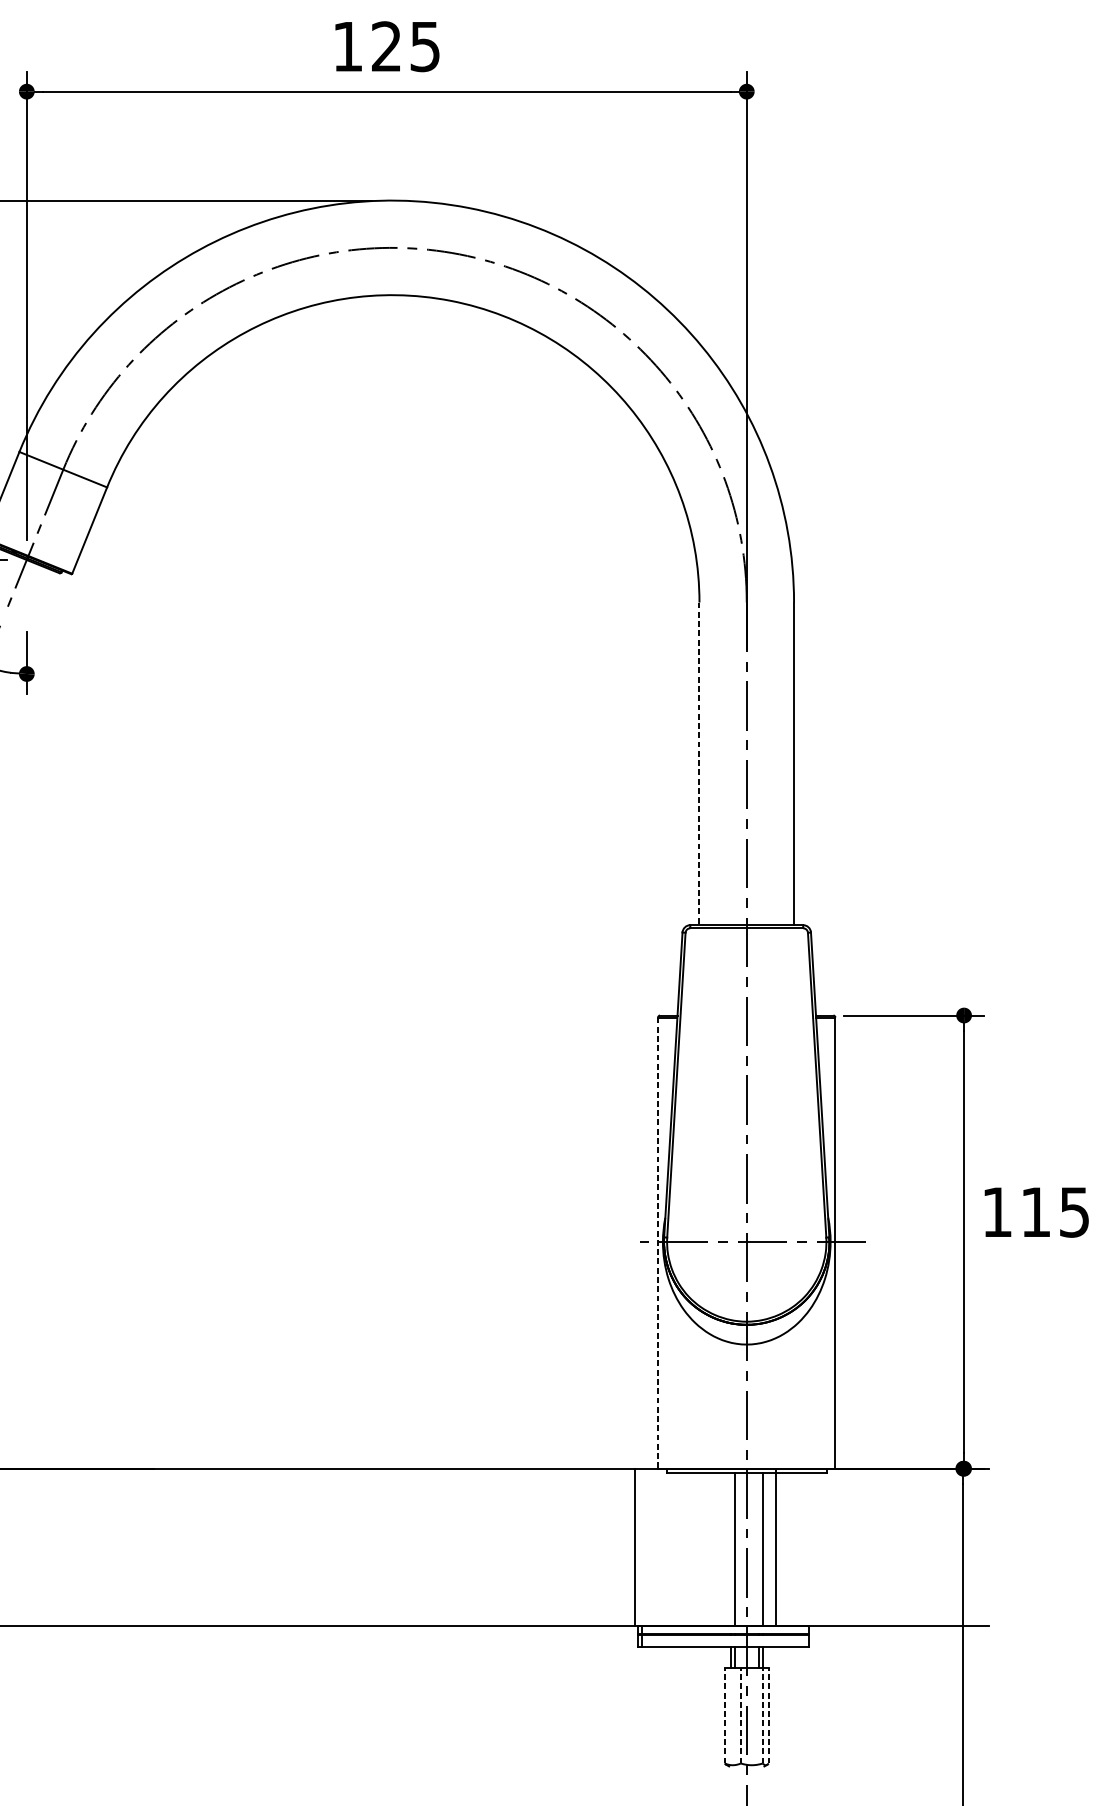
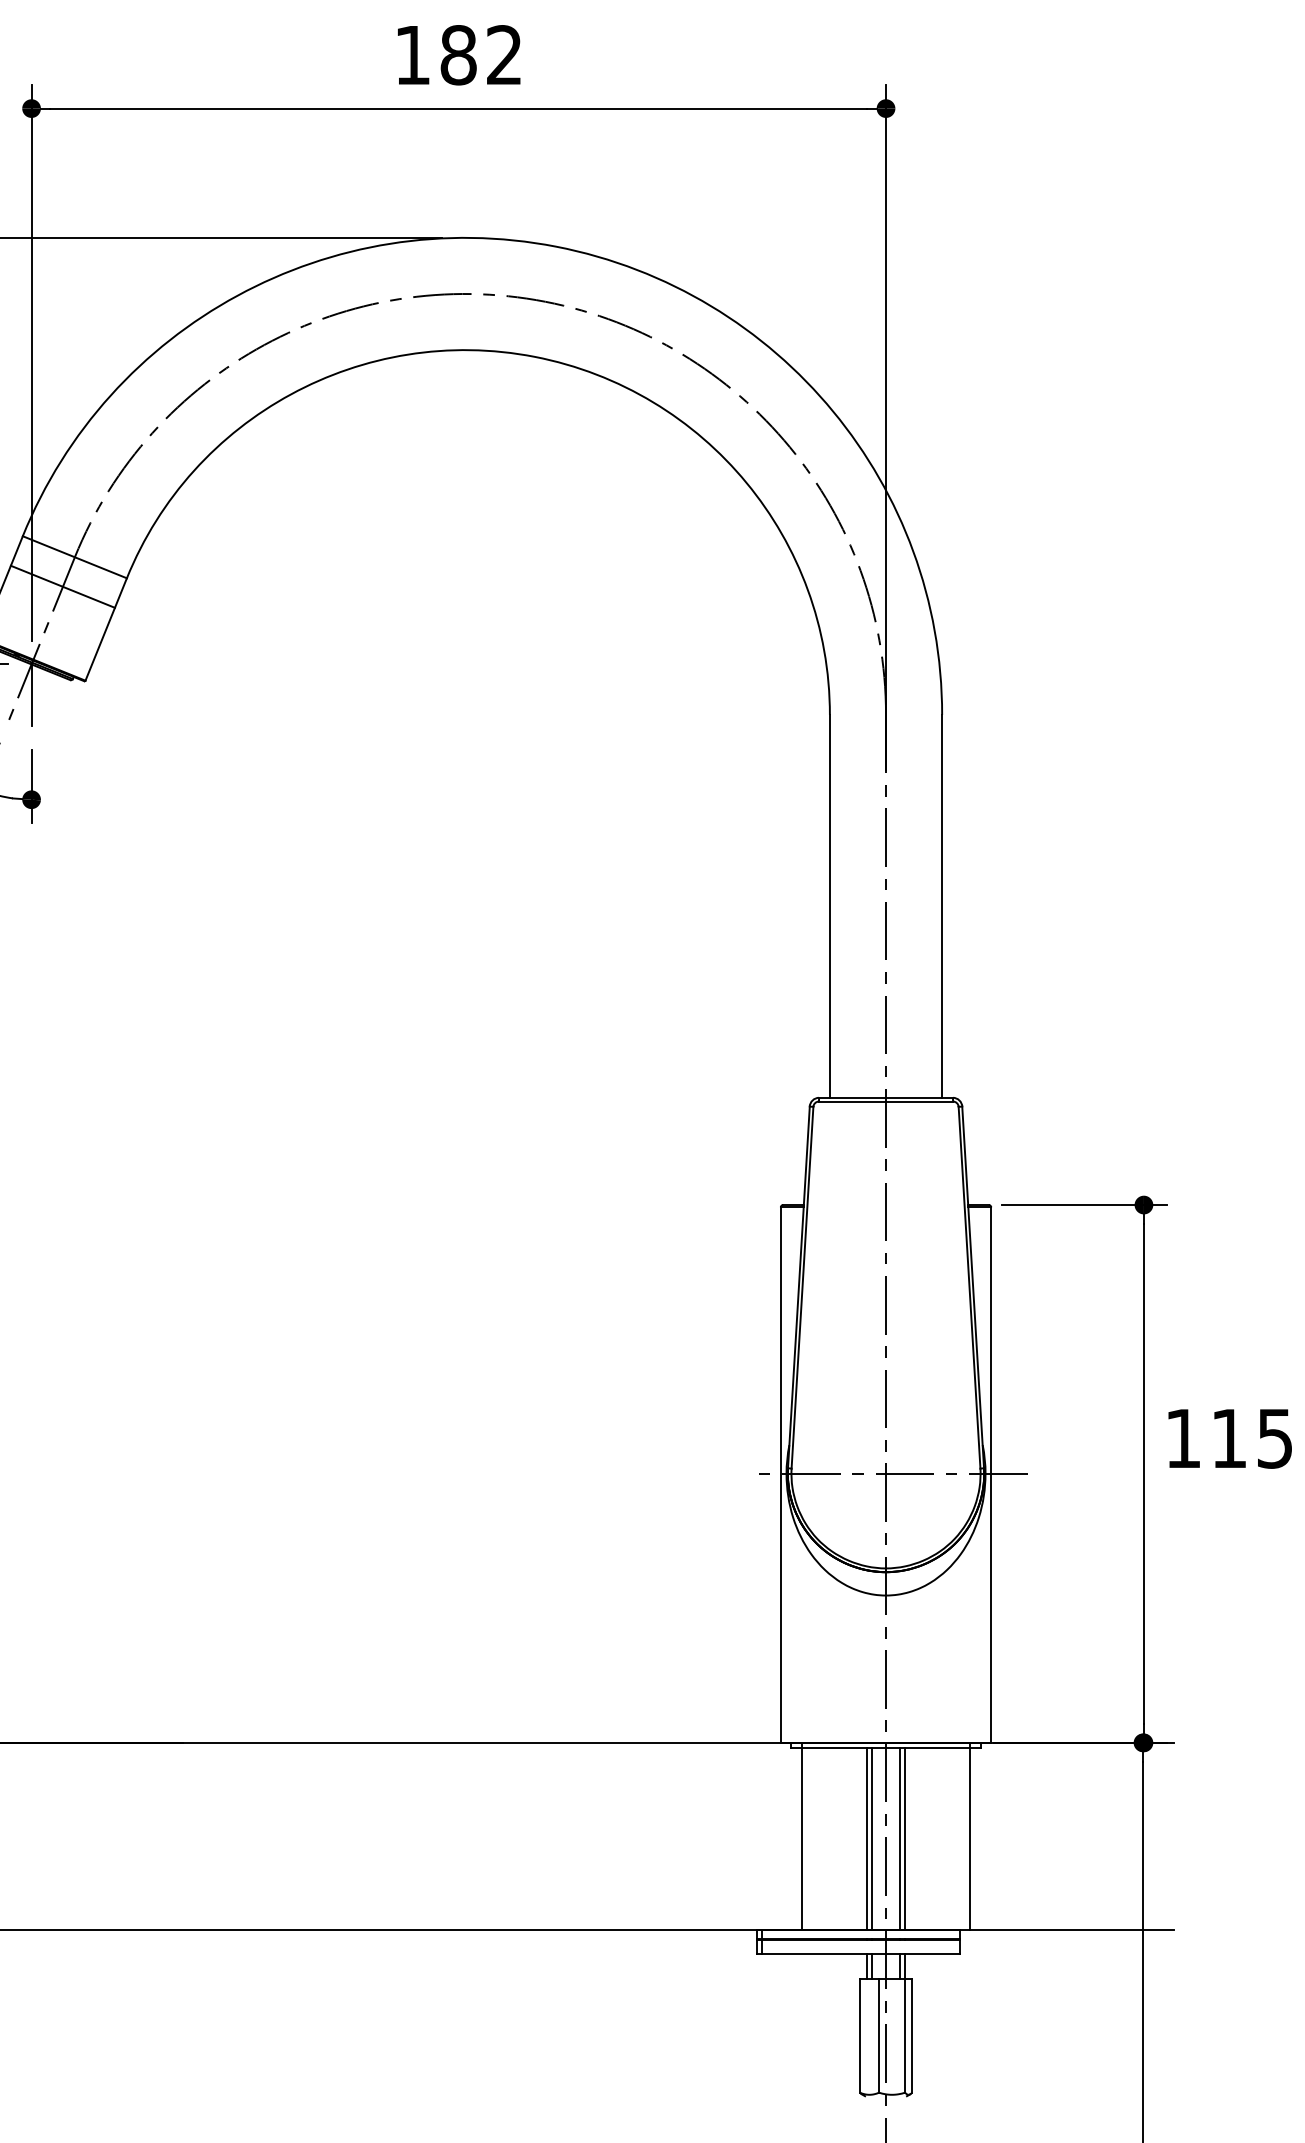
text: (405, 46) -> (480, 55), 125 -> 182
line: (52, 494) -> (62, 586), added
line: (26, 586) -> (31, 695), added
line: (699, 763) -> (829, 906), dashed -> solid
line: (657, 1243) -> (780, 1475), dashed -> solid
line: (634, 1546) -> (801, 1835), moved
line: (776, 1546) -> (970, 1835), moved
line: (731, 1549) -> (867, 1838), added
line: (758, 1549) -> (900, 1838), added
line: (724, 1715) -> (859, 2035), dashed -> solid
line: (741, 1715) -> (879, 2035), dashed -> solid
line: (763, 1715) -> (905, 2035), dashed -> solid
line: (769, 1715) -> (912, 2035), dashed -> solid

